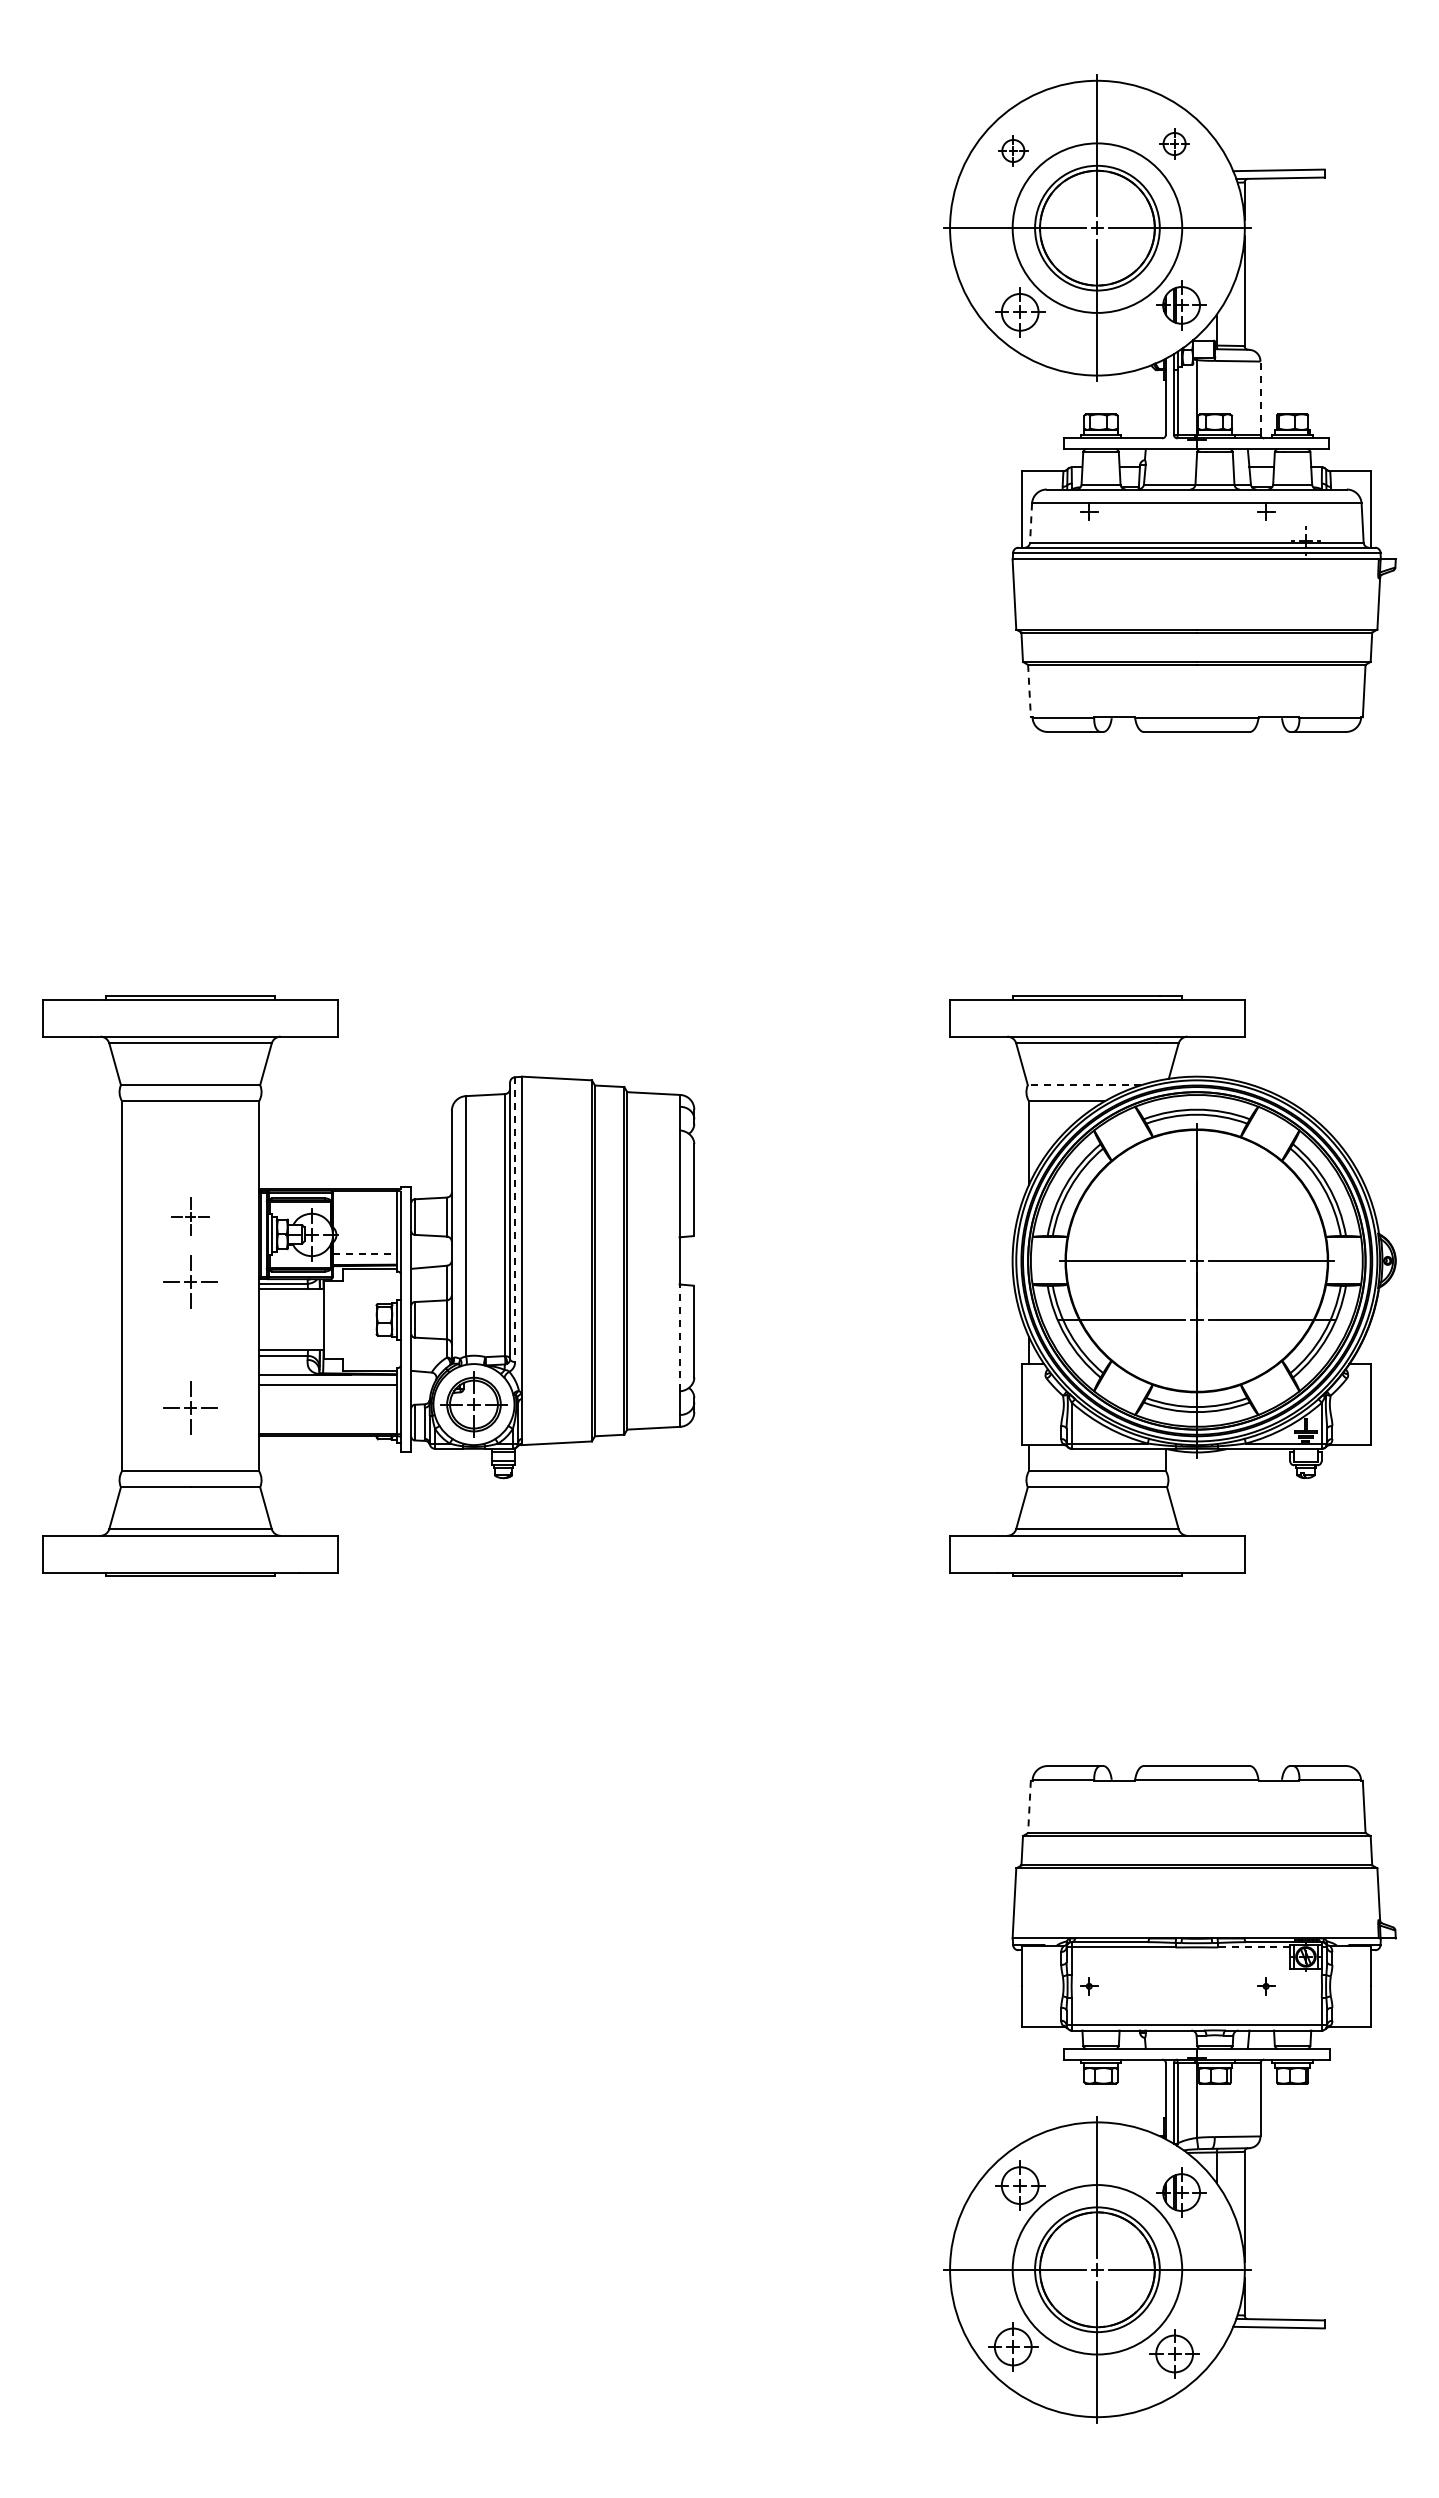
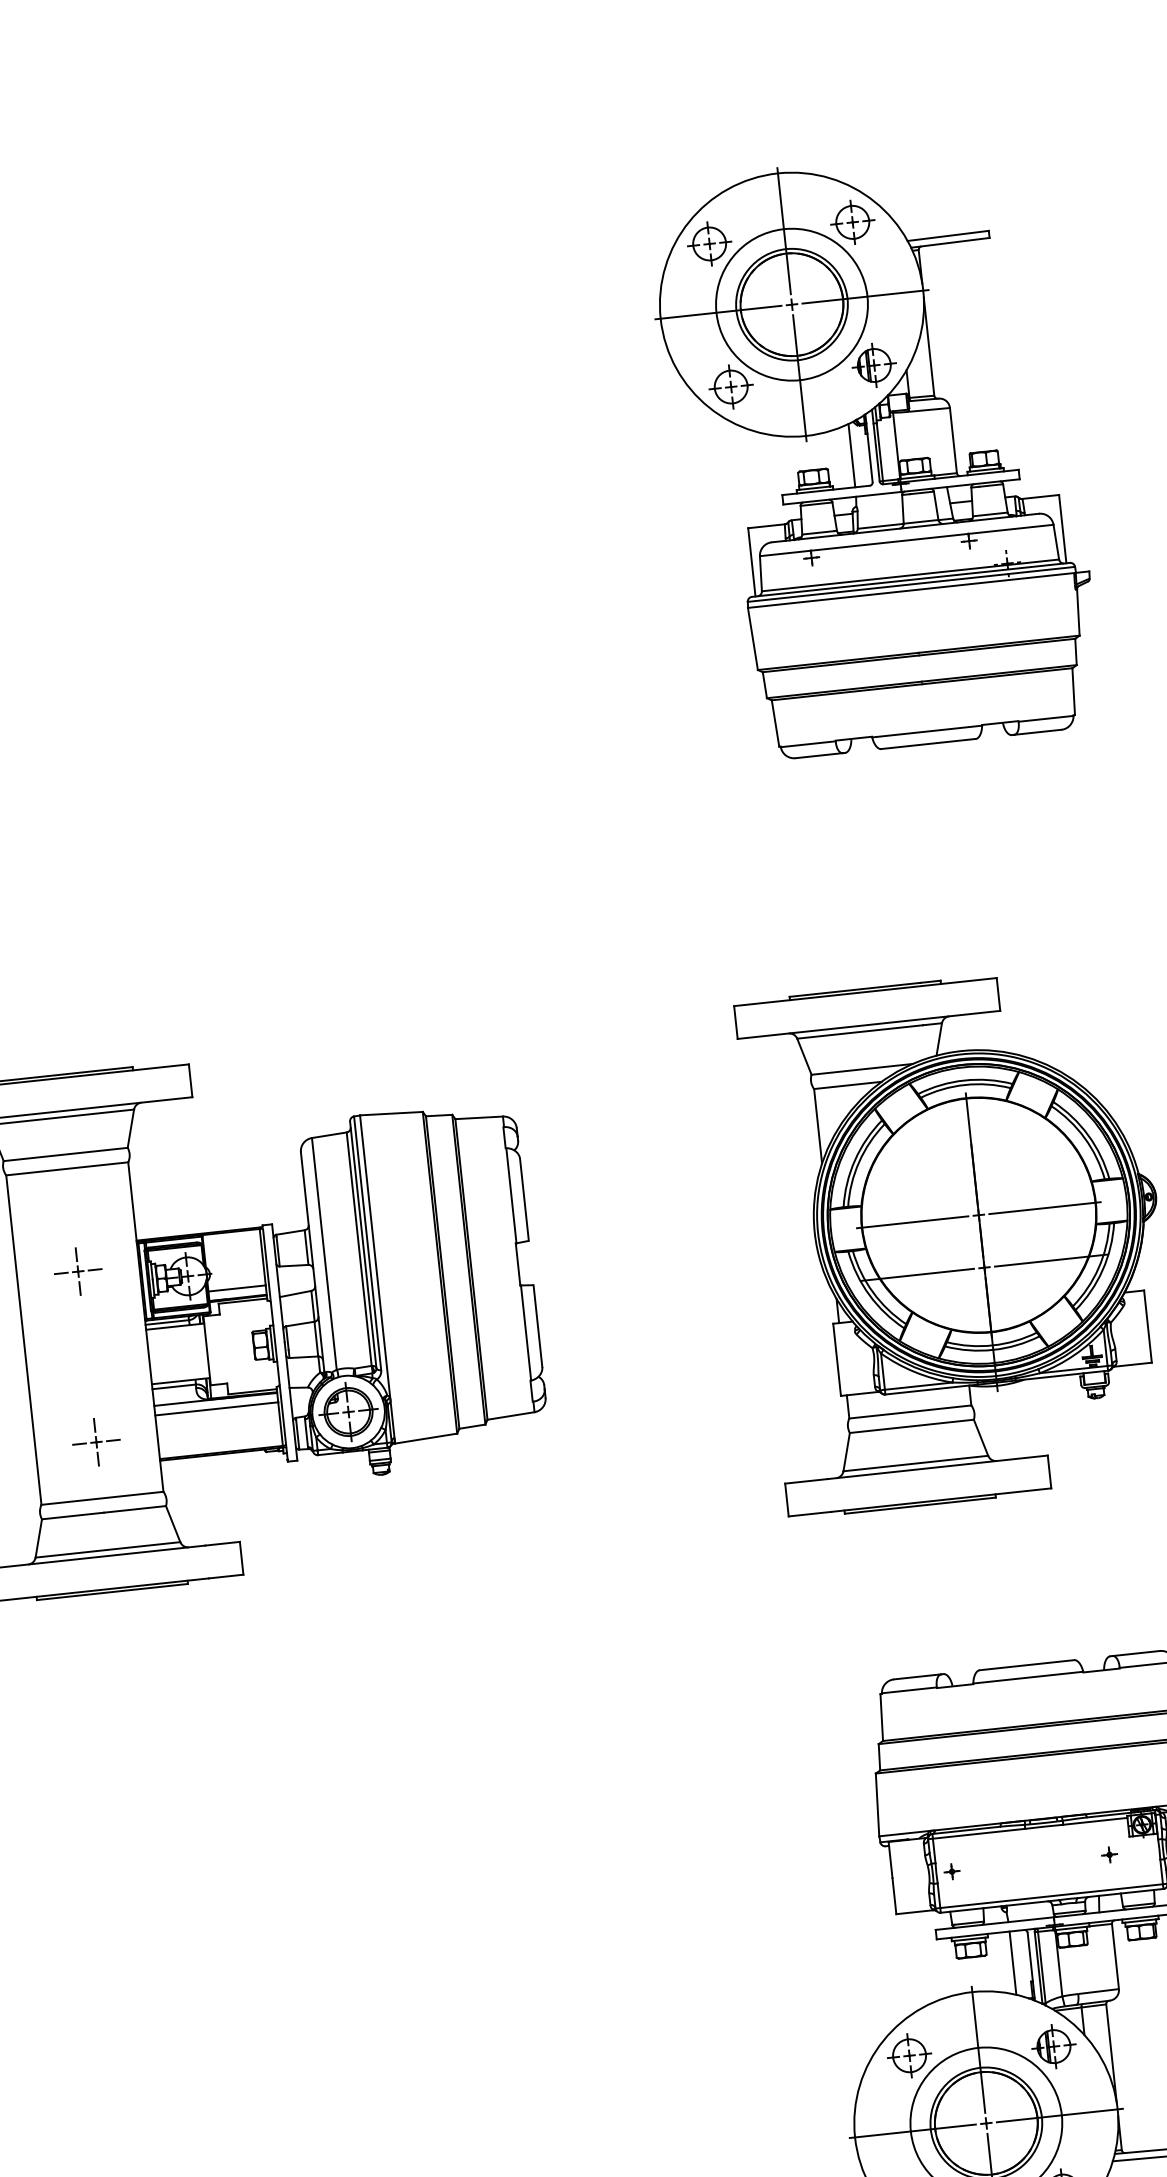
part: (1174, 143) -> (852, 221), size x1.67
part: (1013, 150) -> (709, 243), size x1.67
line: (1260, 398) -> (953, 440), dashed -> solid
line: (1146, 402) -> (852, 455), added
line: (1031, 523) -> (761, 574), dashed -> solid
line: (1029, 691) -> (775, 723), dashed -> solid
line: (1084, 1085) -> (862, 1069), dashed -> solid
part: (190, 1216) -> (78, 1271), size x1.43
line: (515, 1220) -> (368, 1244), dashed -> solid
line: (365, 1254) -> (237, 1288), dashed -> solid
part: (190, 1281) -> (84, 1329), removed
line: (680, 1337) -> (526, 1332), dashed -> solid
line: (1029, 1807) -> (881, 1718), dashed -> solid
line: (1253, 1947) -> (1094, 1821), dashed -> solid
line: (1145, 2094) -> (1012, 1962), added

